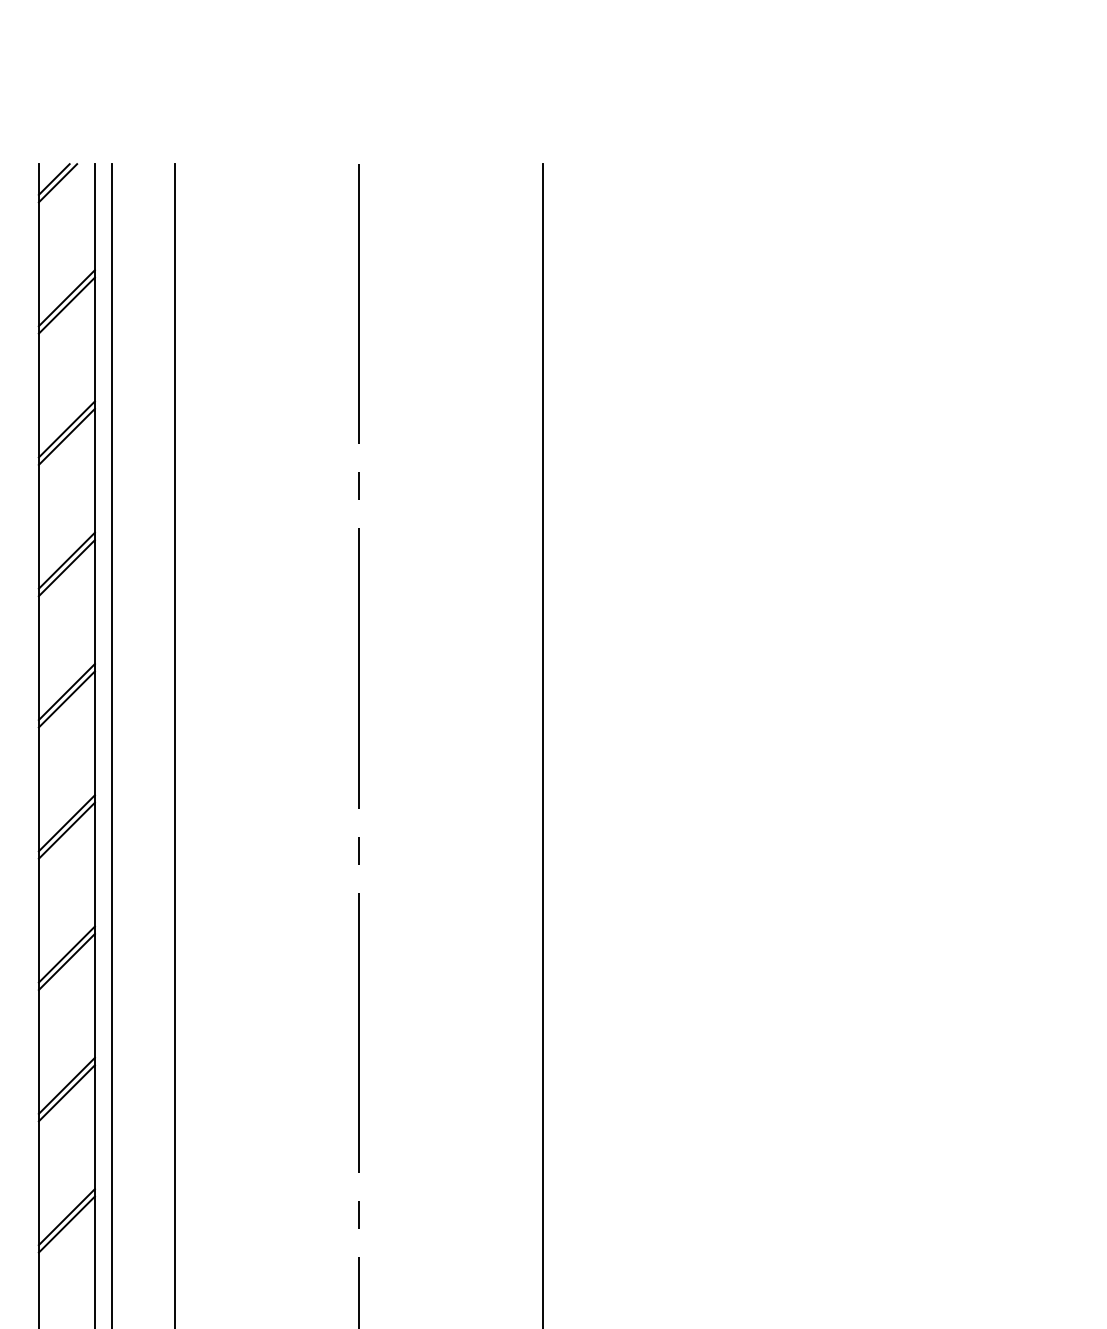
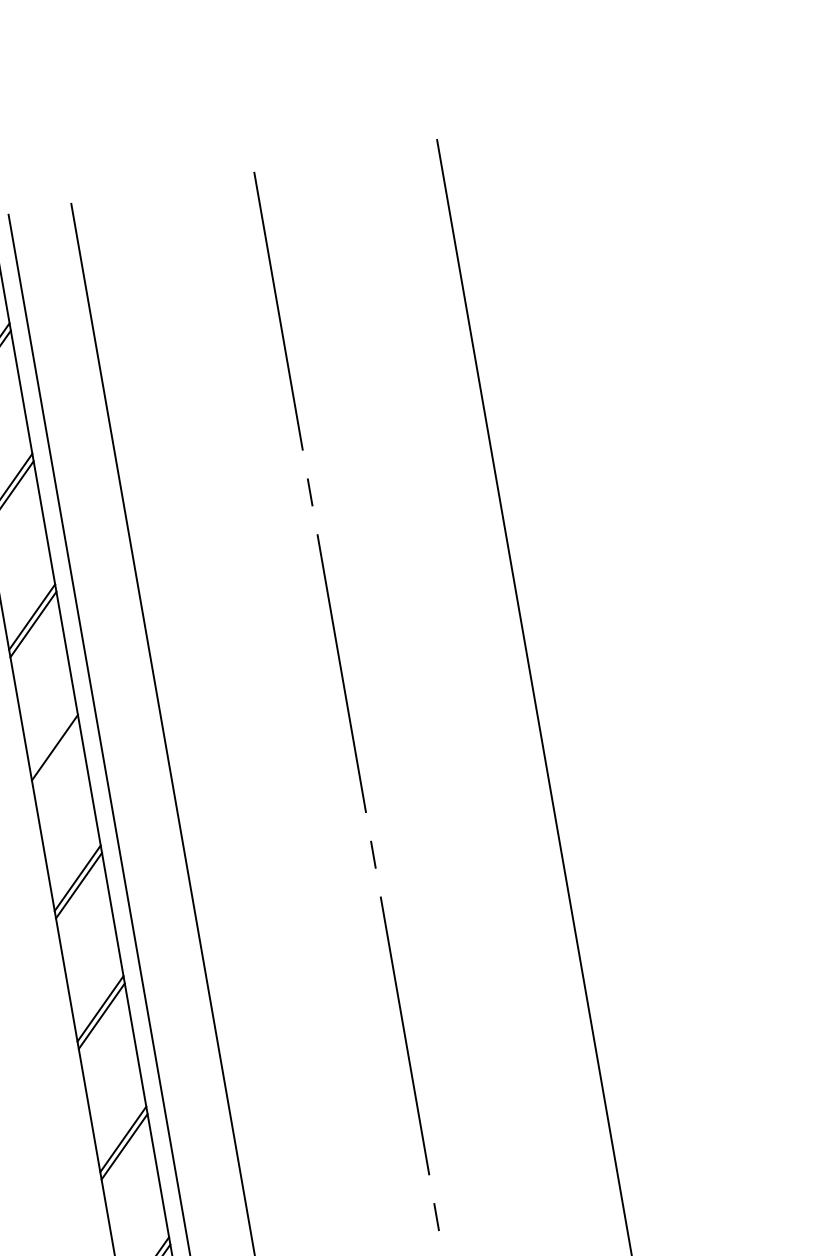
line: (66, 699) -> (55, 755), removed

